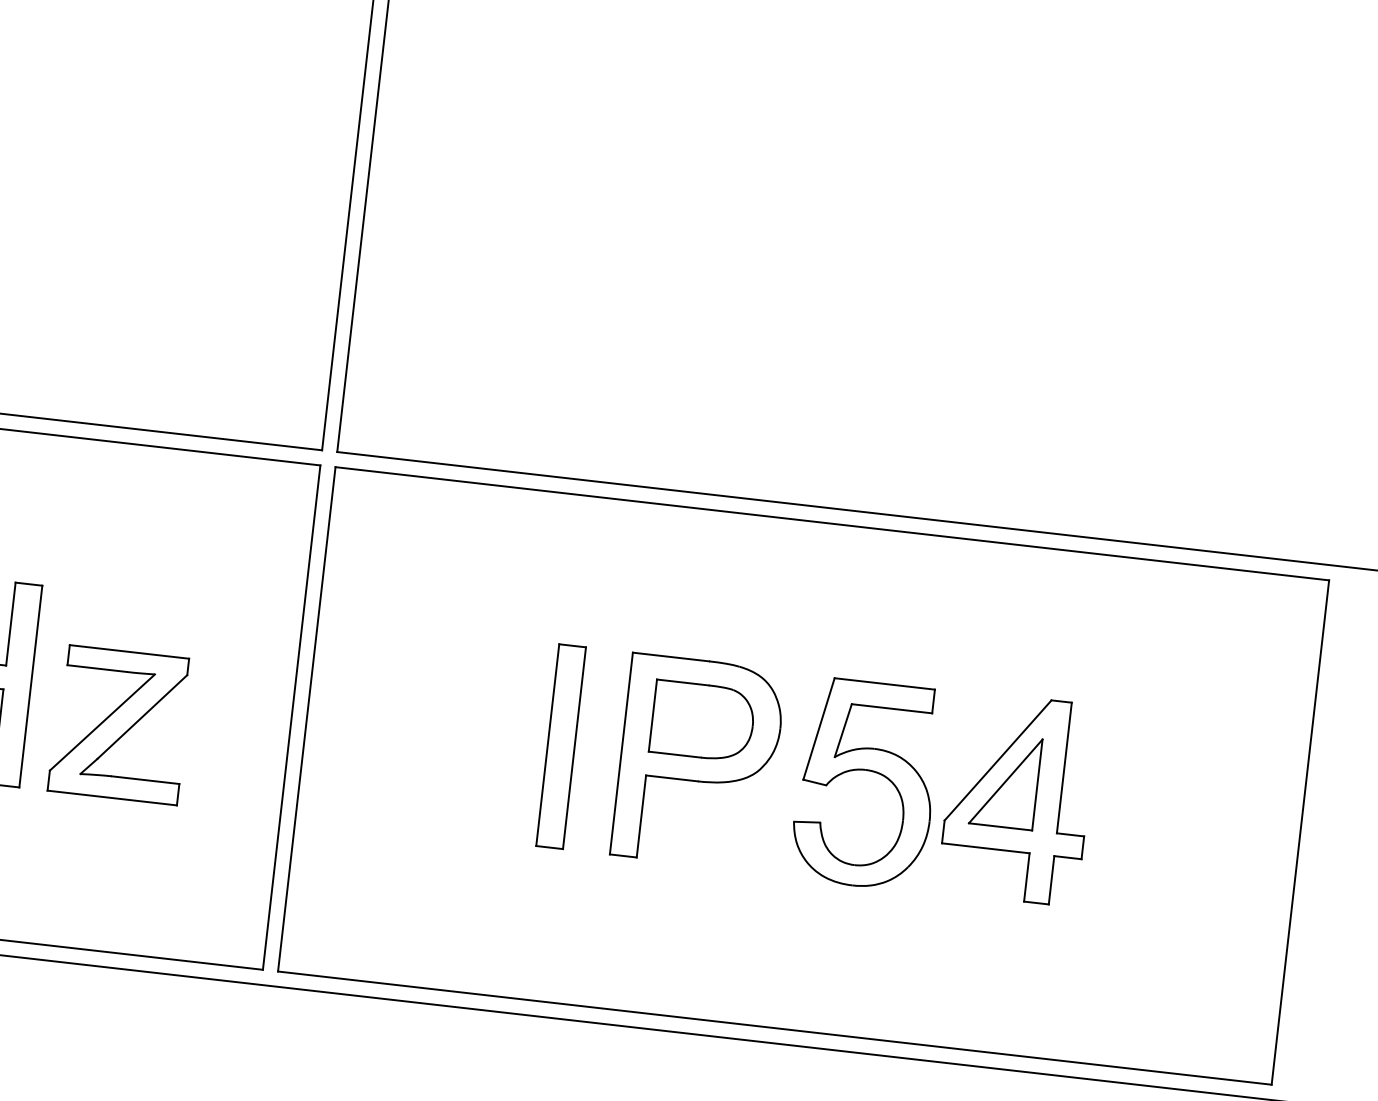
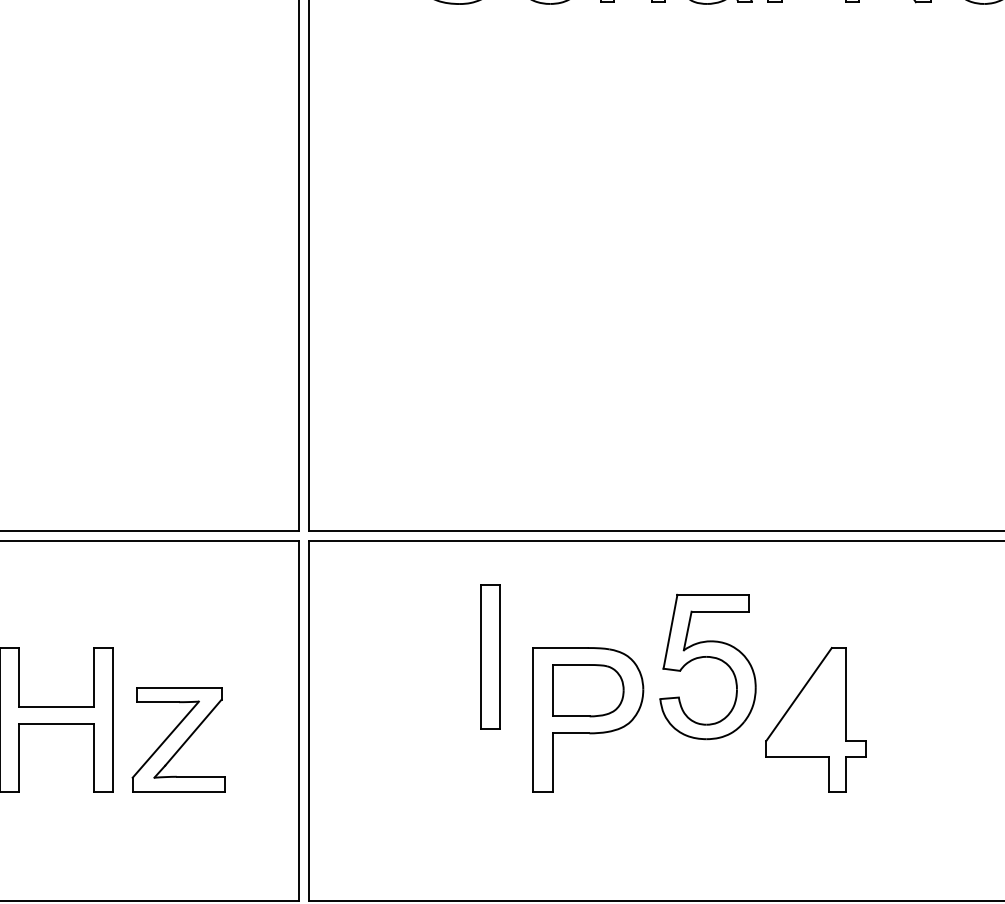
part: (561, 746) -> (490, 656), moved
part: (872, 772) -> (711, 658), moved
part: (1004, 781) -> (805, 708), removed

